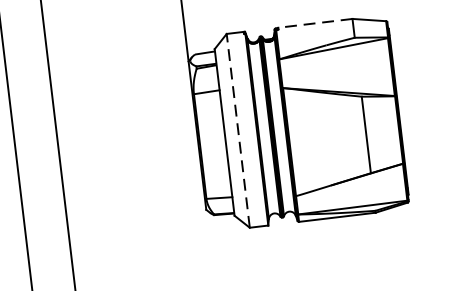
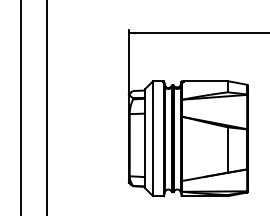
line: (315, 23) -> (205, 81), dashed -> solid
line: (238, 130) -> (153, 138), dashed -> solid

